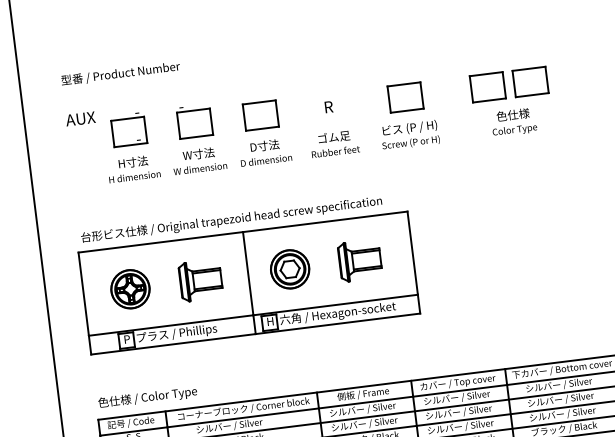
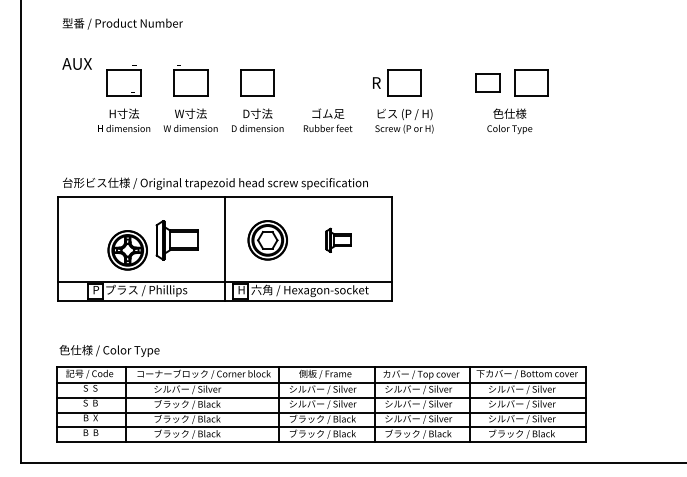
part: (487, 86) -> (487, 82), size x0.7
text: (328, 106) -> (376, 82), moved
part: (359, 260) -> (338, 240), size x0.6
part: (130, 289) -> (127, 250), moved

